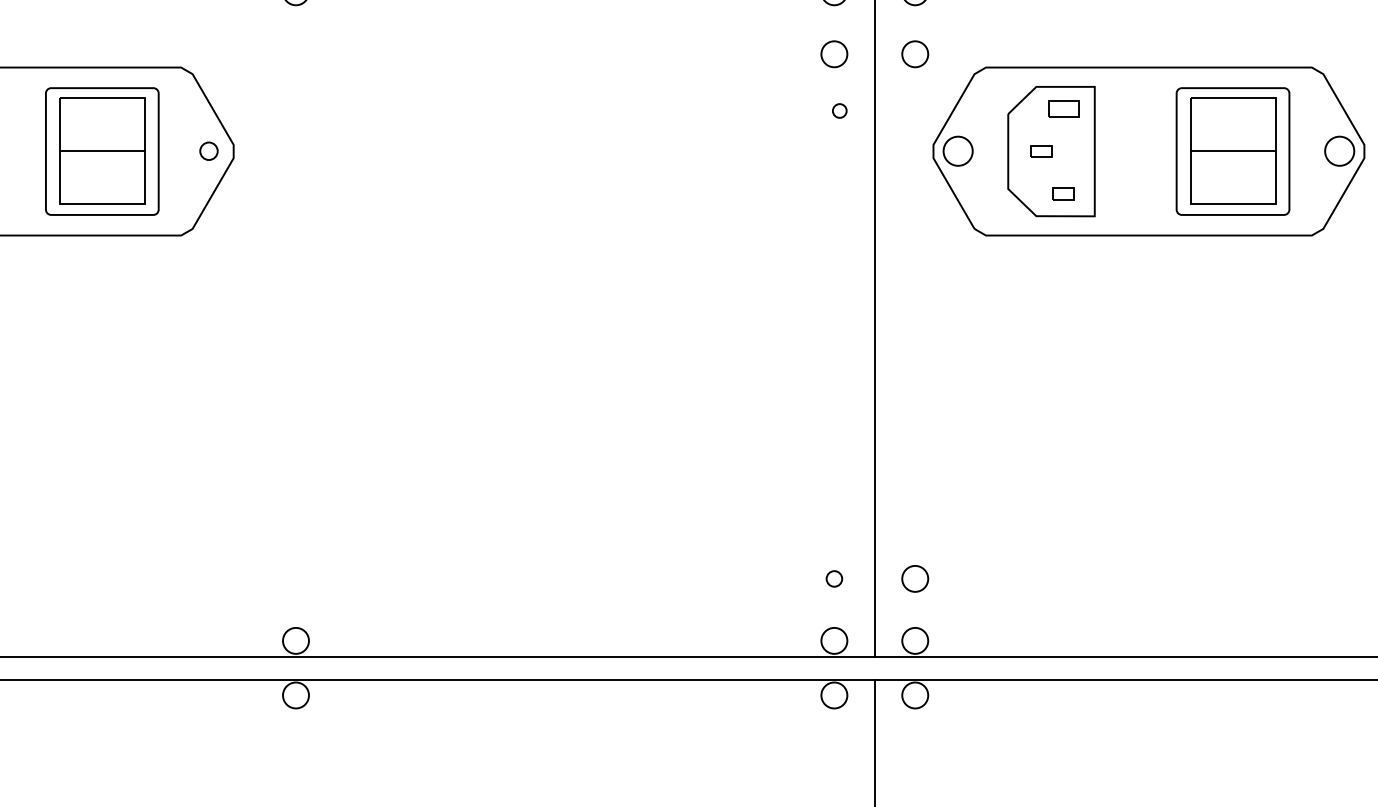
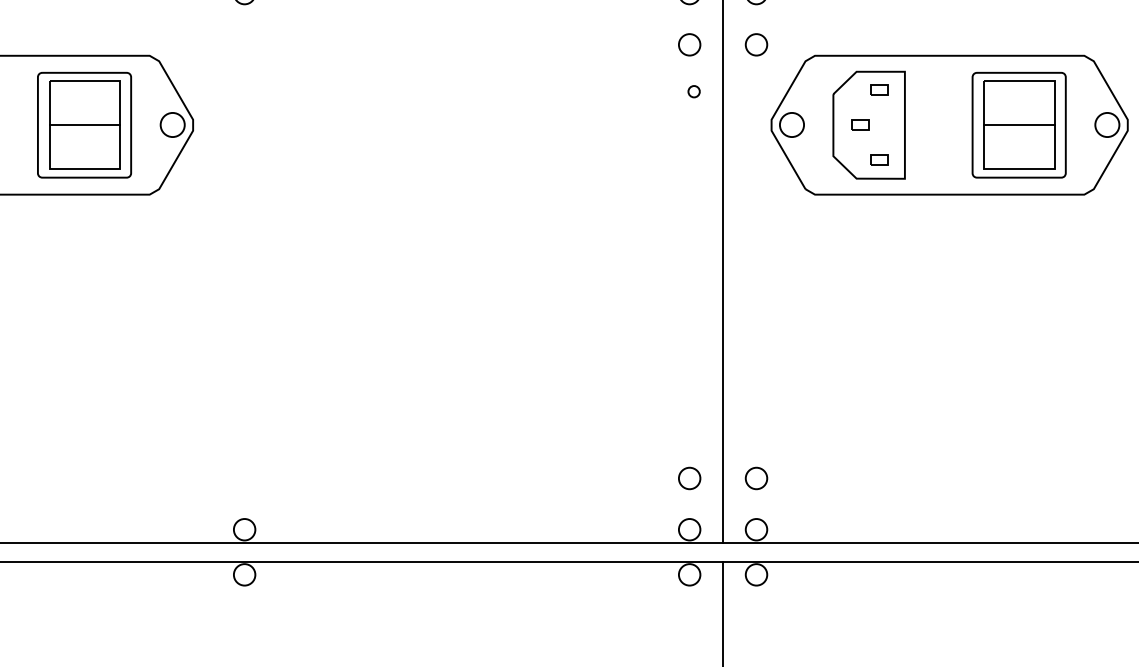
part: (1063, 108) -> (879, 89), size x0.71
circle: (208, 150) -> (172, 124), size x1.67
circle: (834, 578) -> (689, 478), size x1.67

